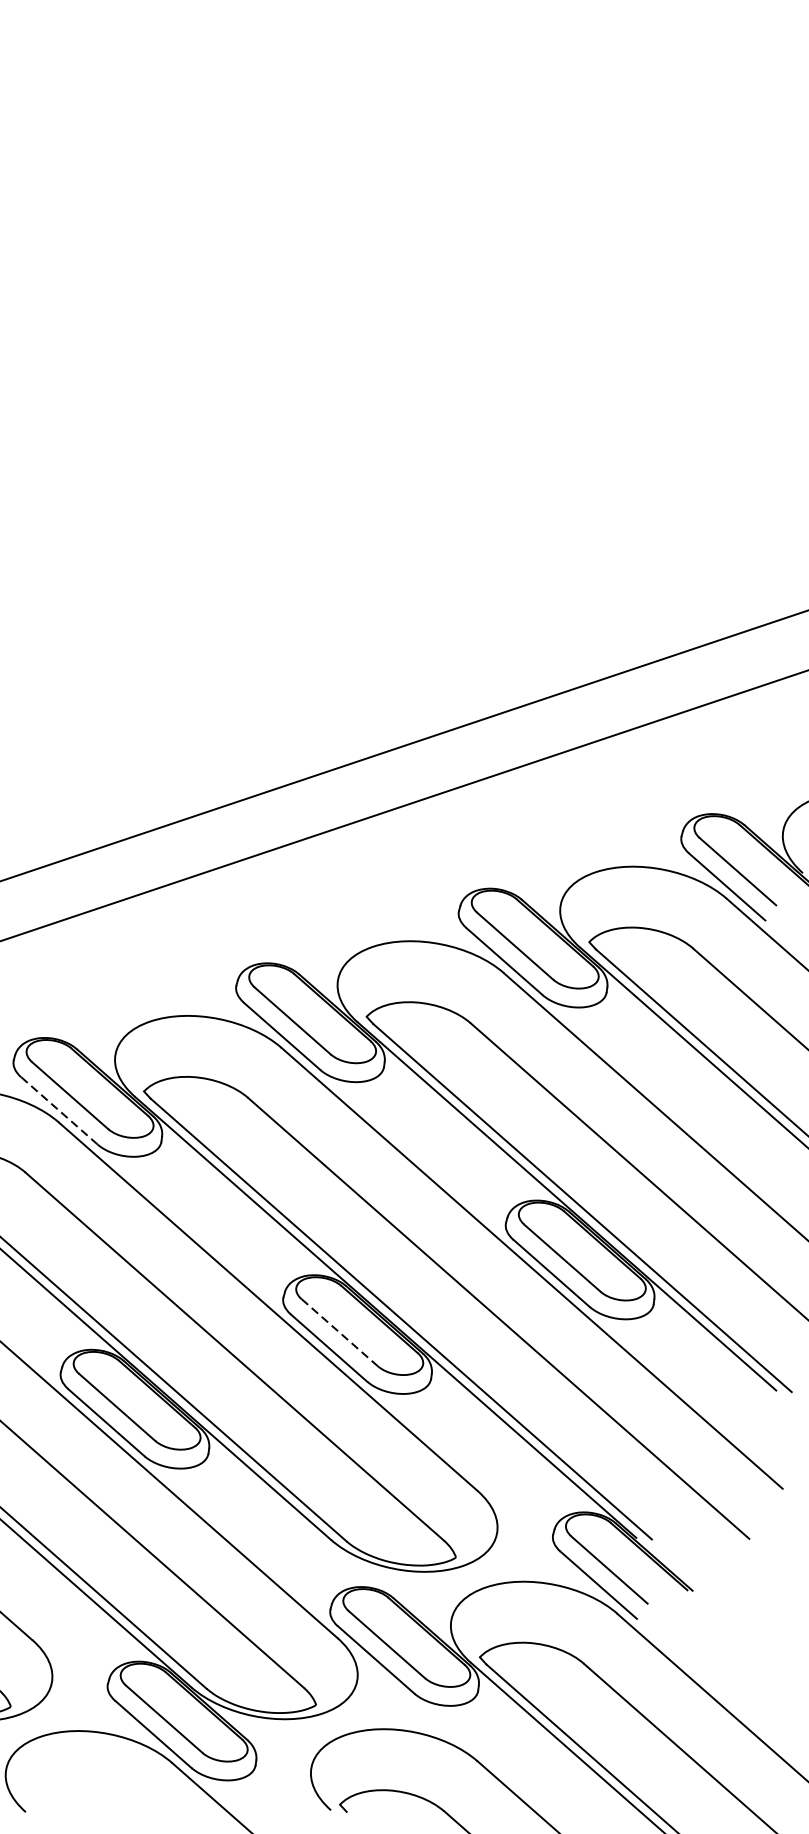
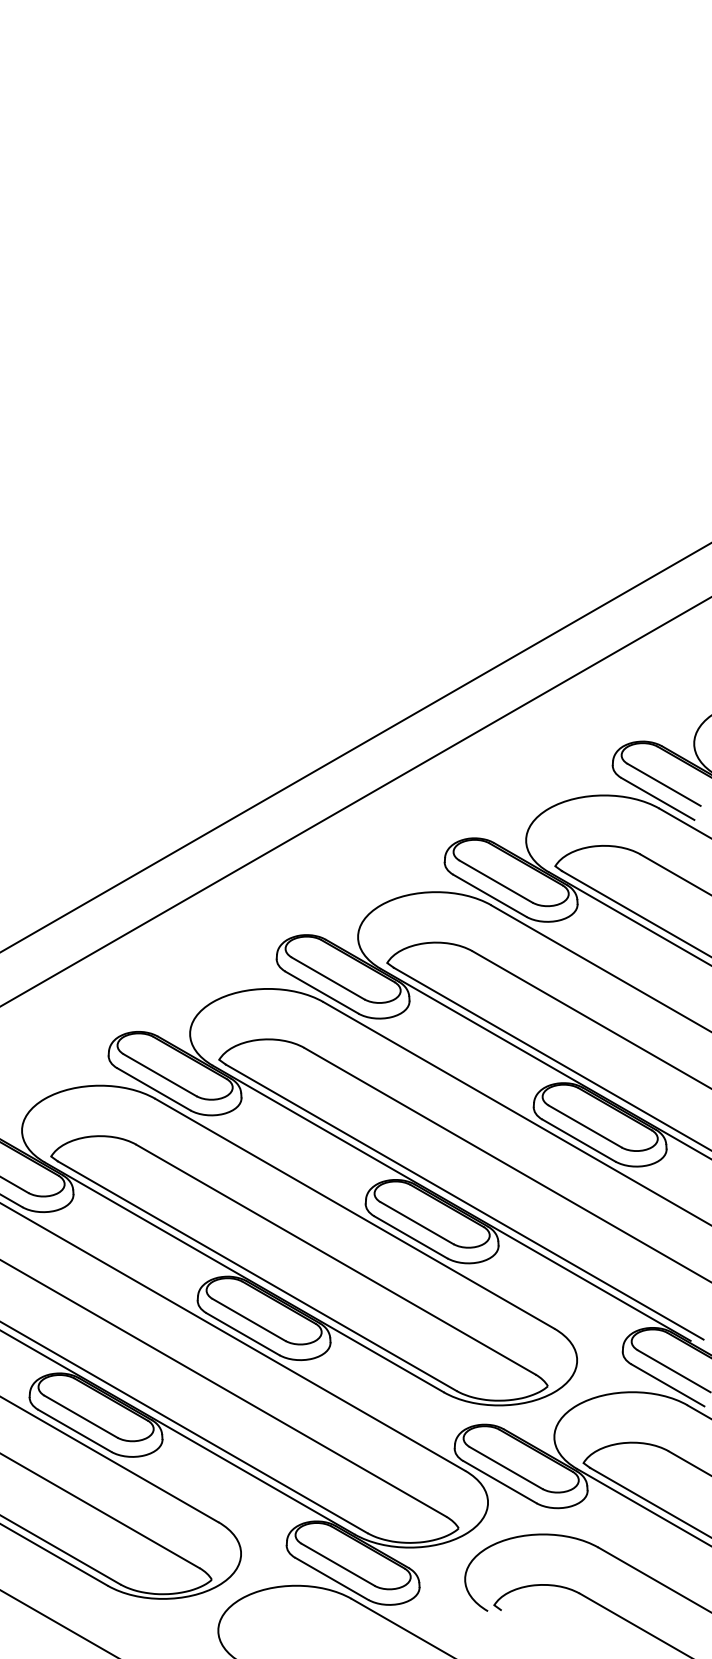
line: (58, 1110) -> (153, 1089), dashed -> solid
line: (340, 1333) -> (417, 1223), dashed -> solid

